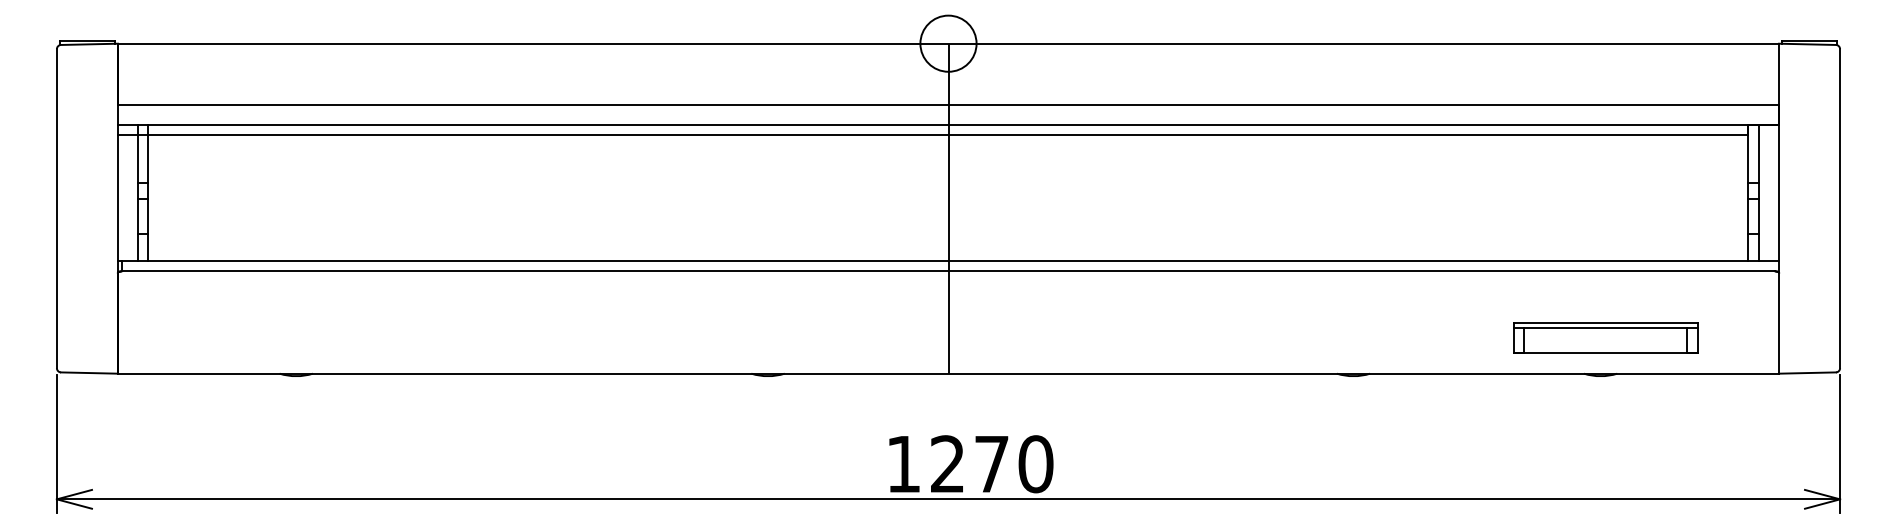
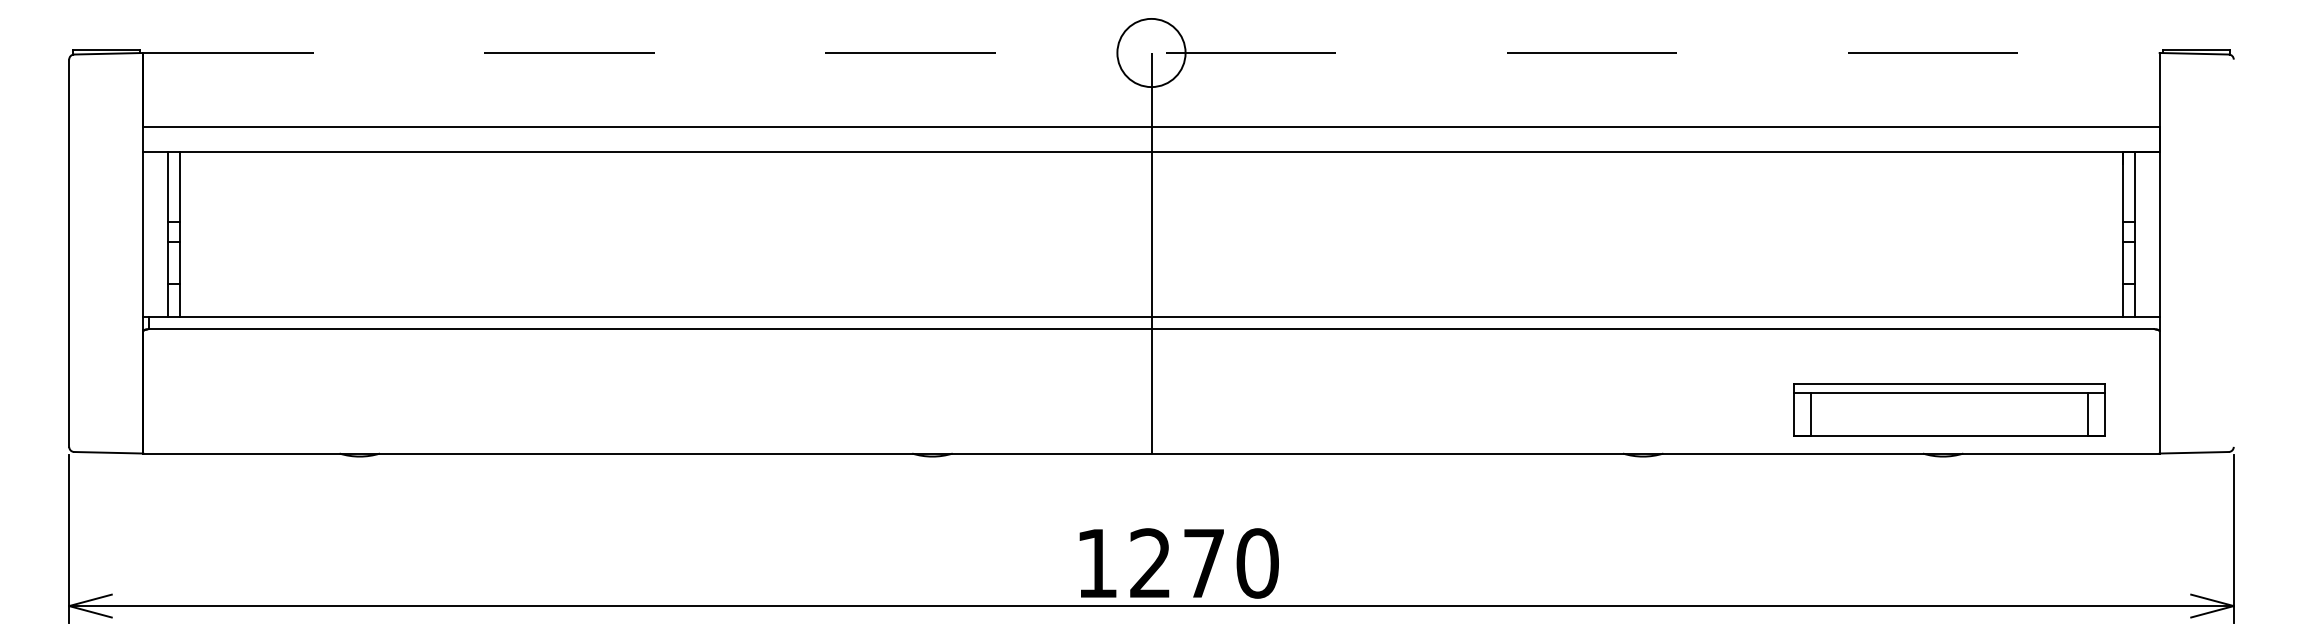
line: (948, 43) -> (1151, 52), solid -> dashed
line: (932, 135) -> (1132, 164), removed
line: (1840, 208) -> (2234, 253), removed
part: (1605, 337) -> (1949, 409), size x1.4

